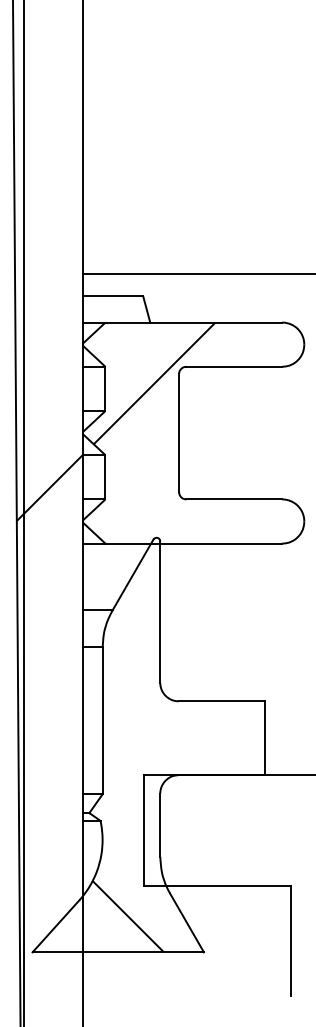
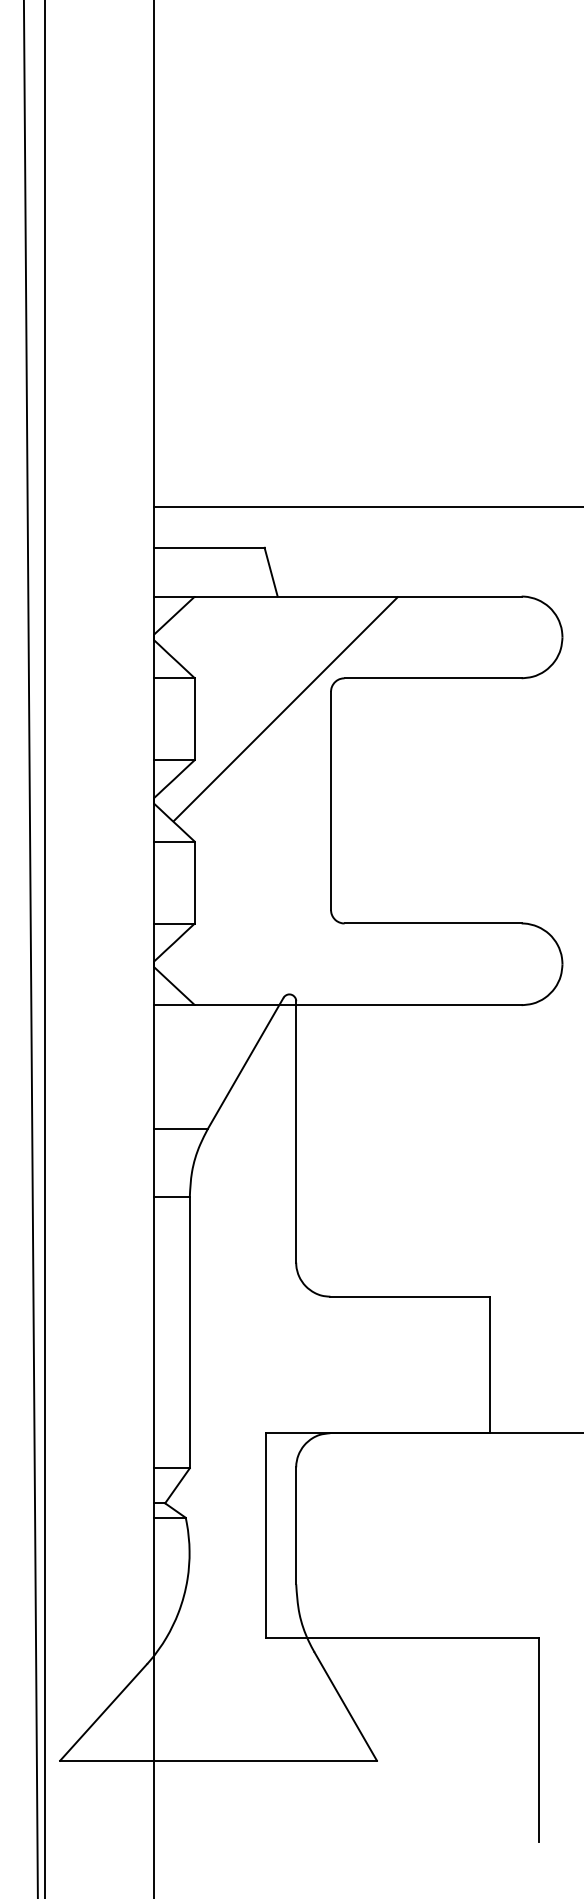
hatch: (49, 487) -> (91, 901), removed
hatch: (128, 916) -> (237, 1694), removed

